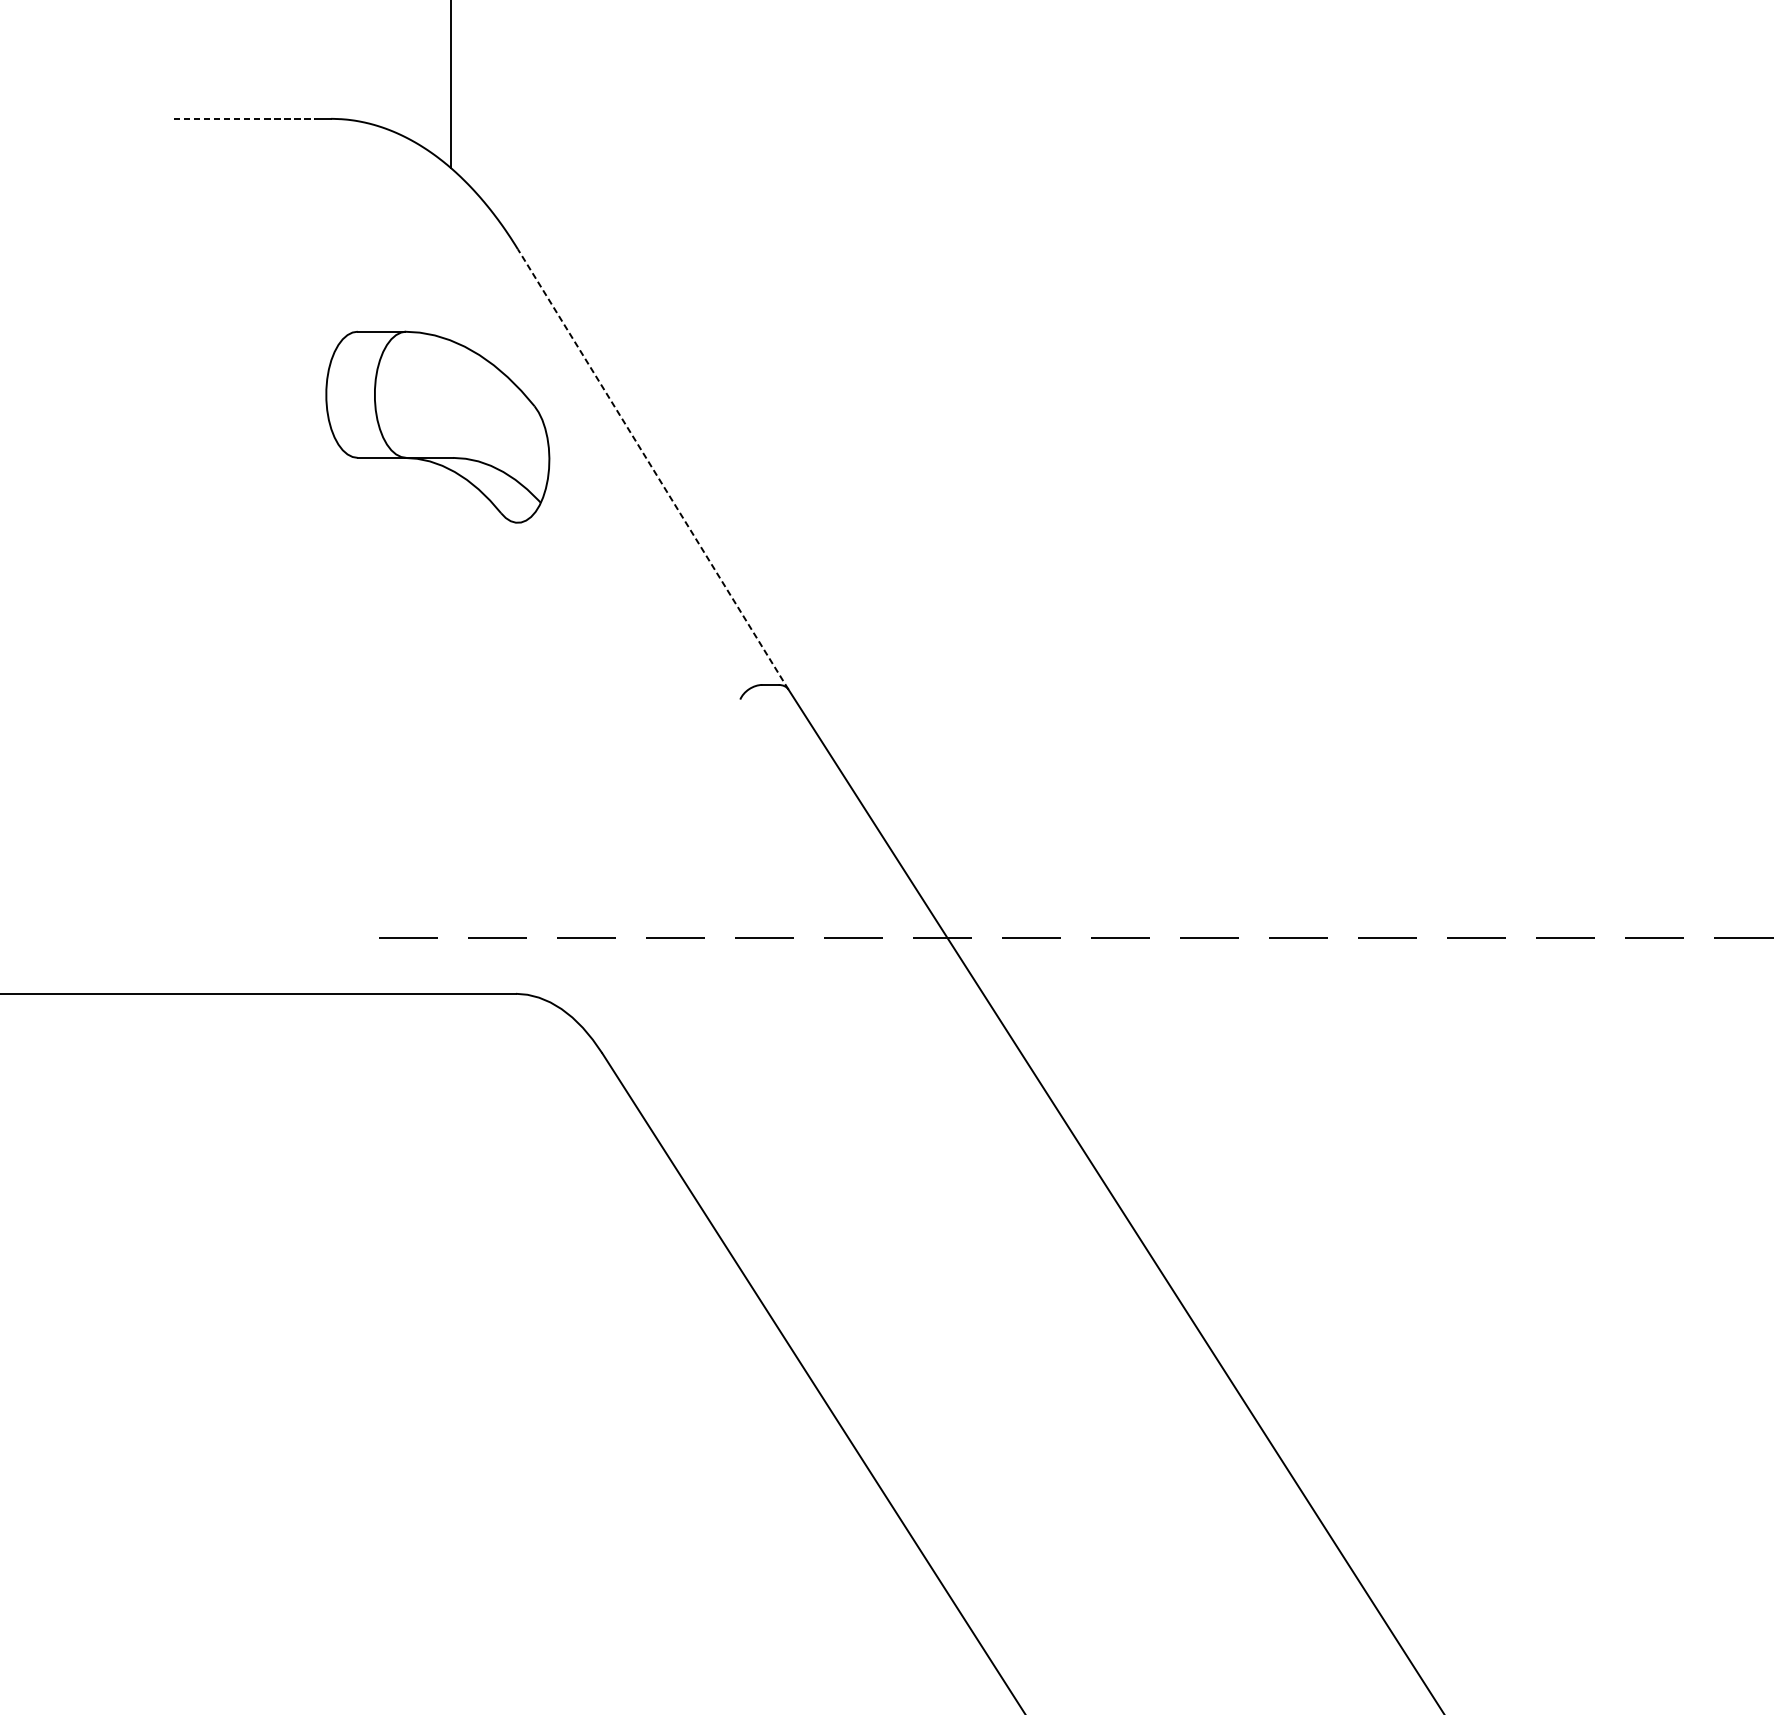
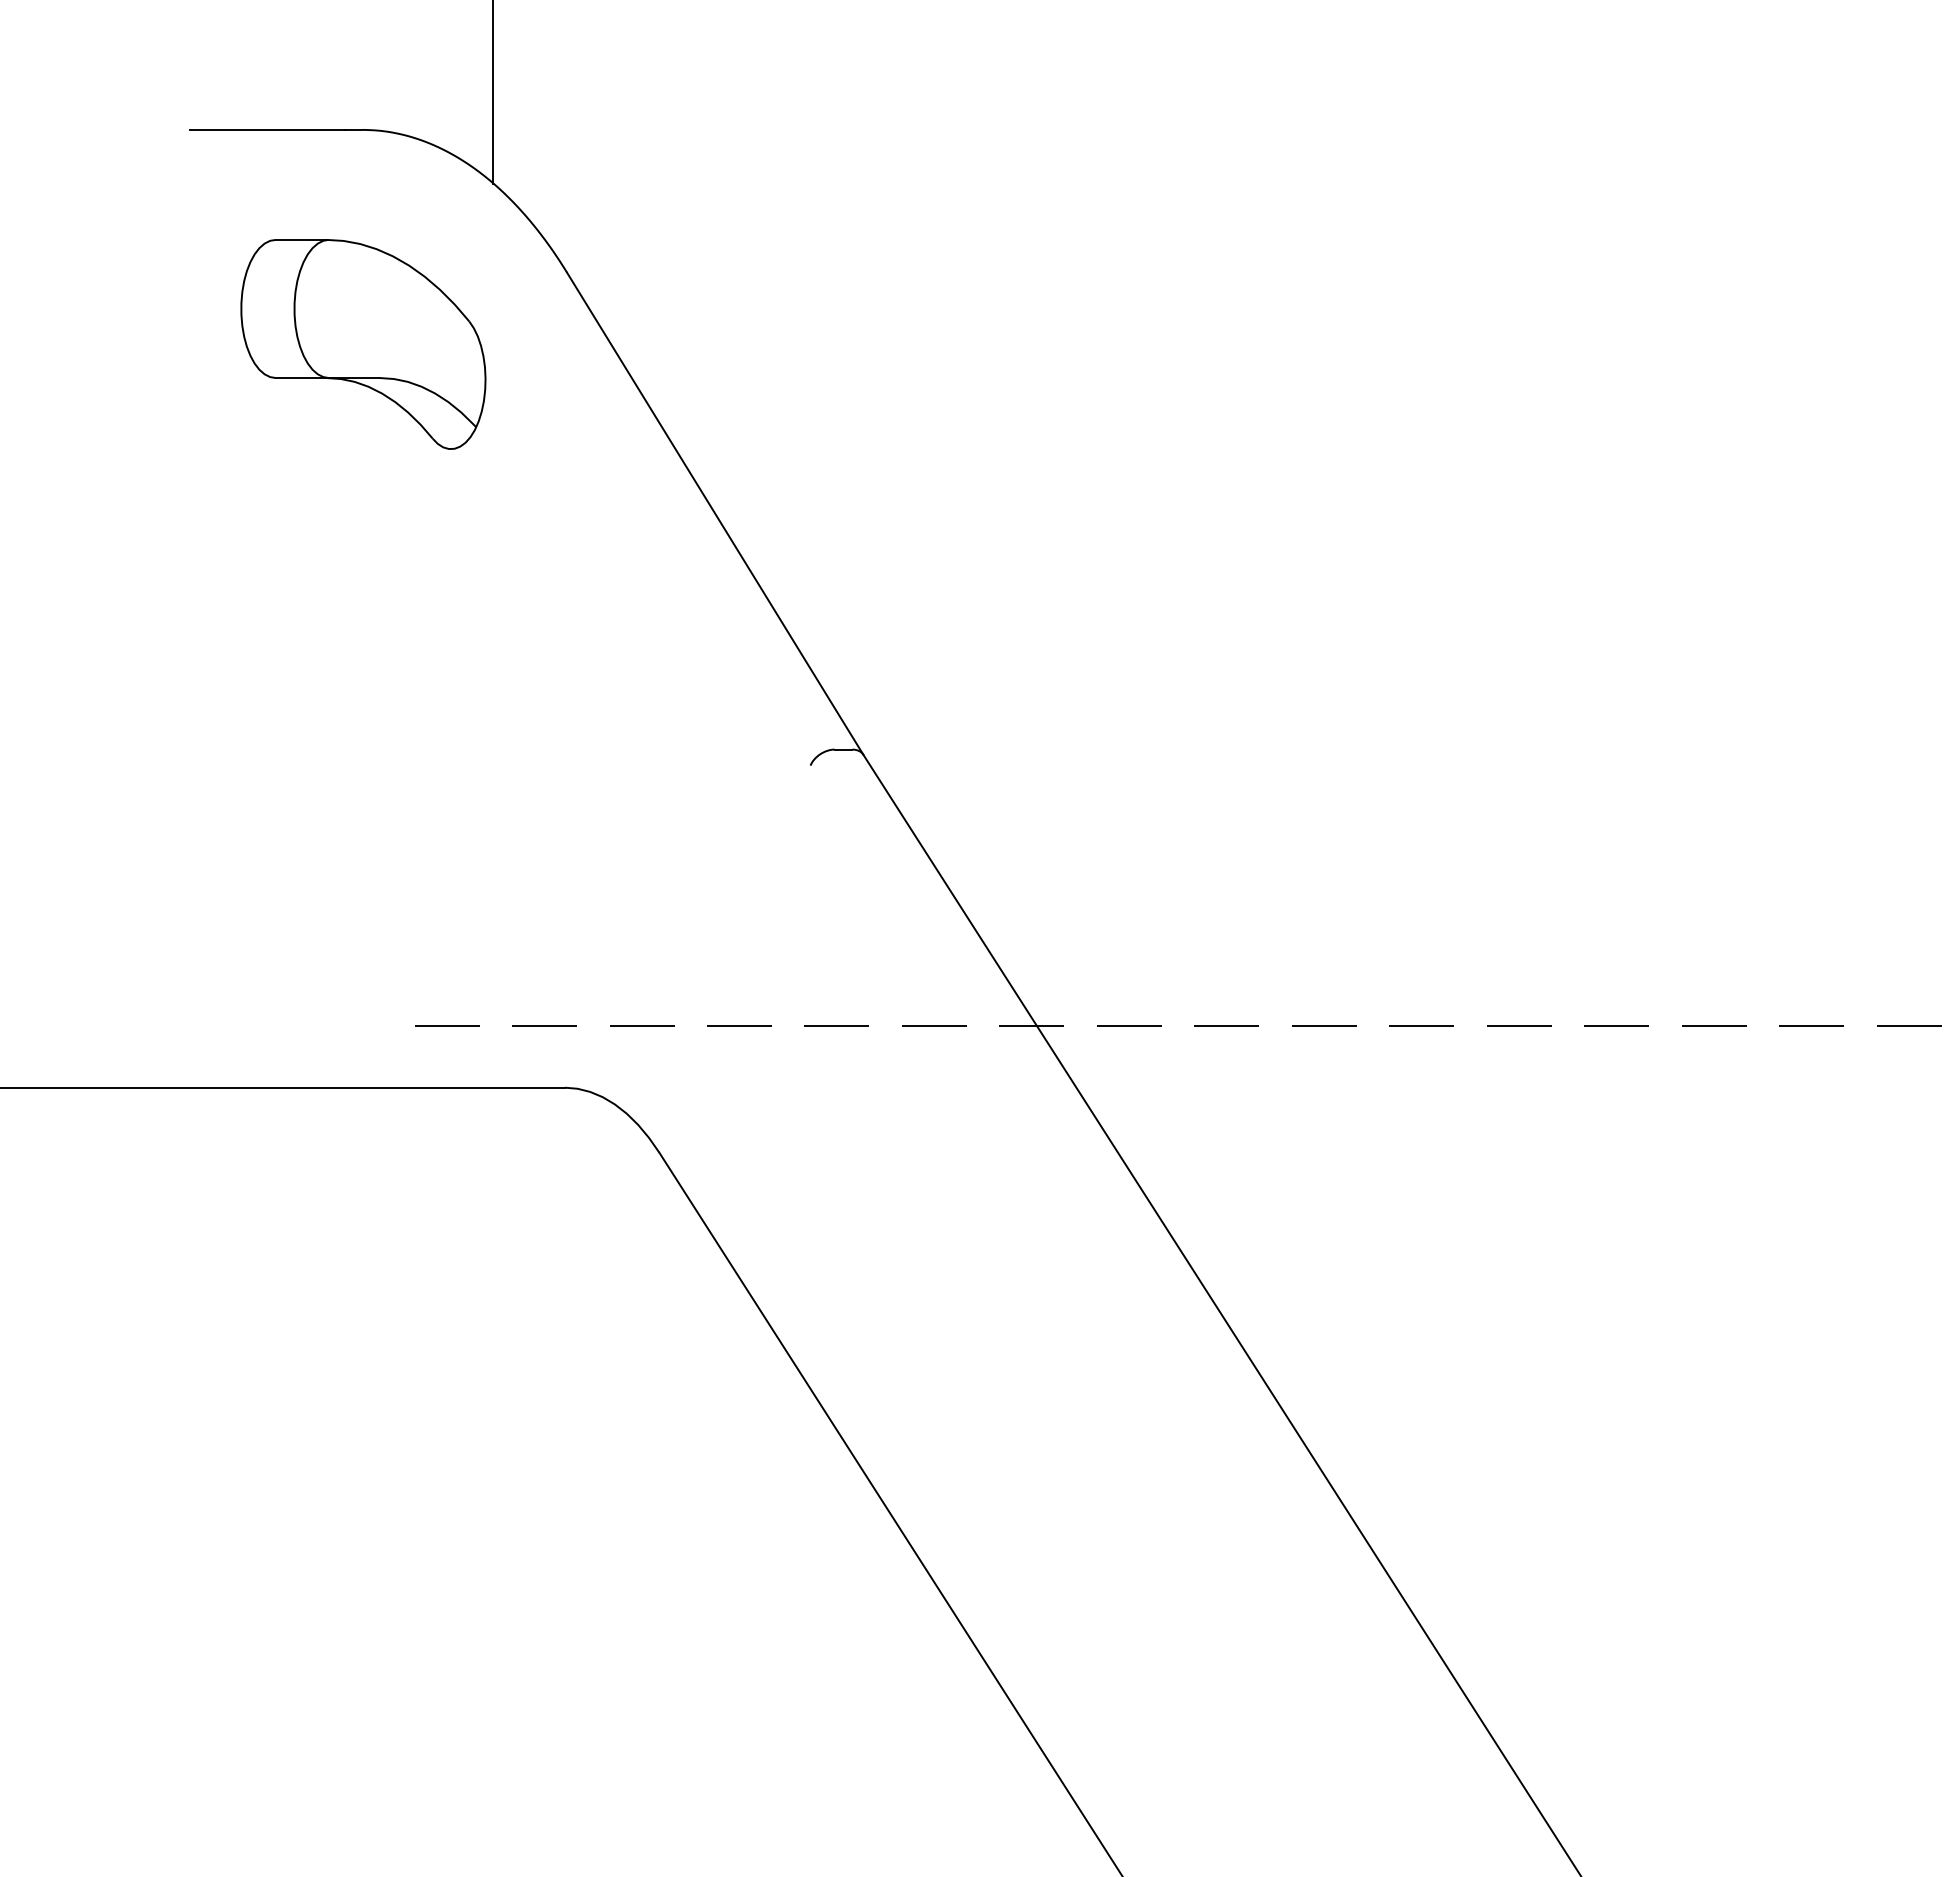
line: (244, 118) -> (267, 129), dashed -> solid
part: (437, 427) -> (363, 344), moved
line: (653, 469) -> (715, 513), dashed -> solid

